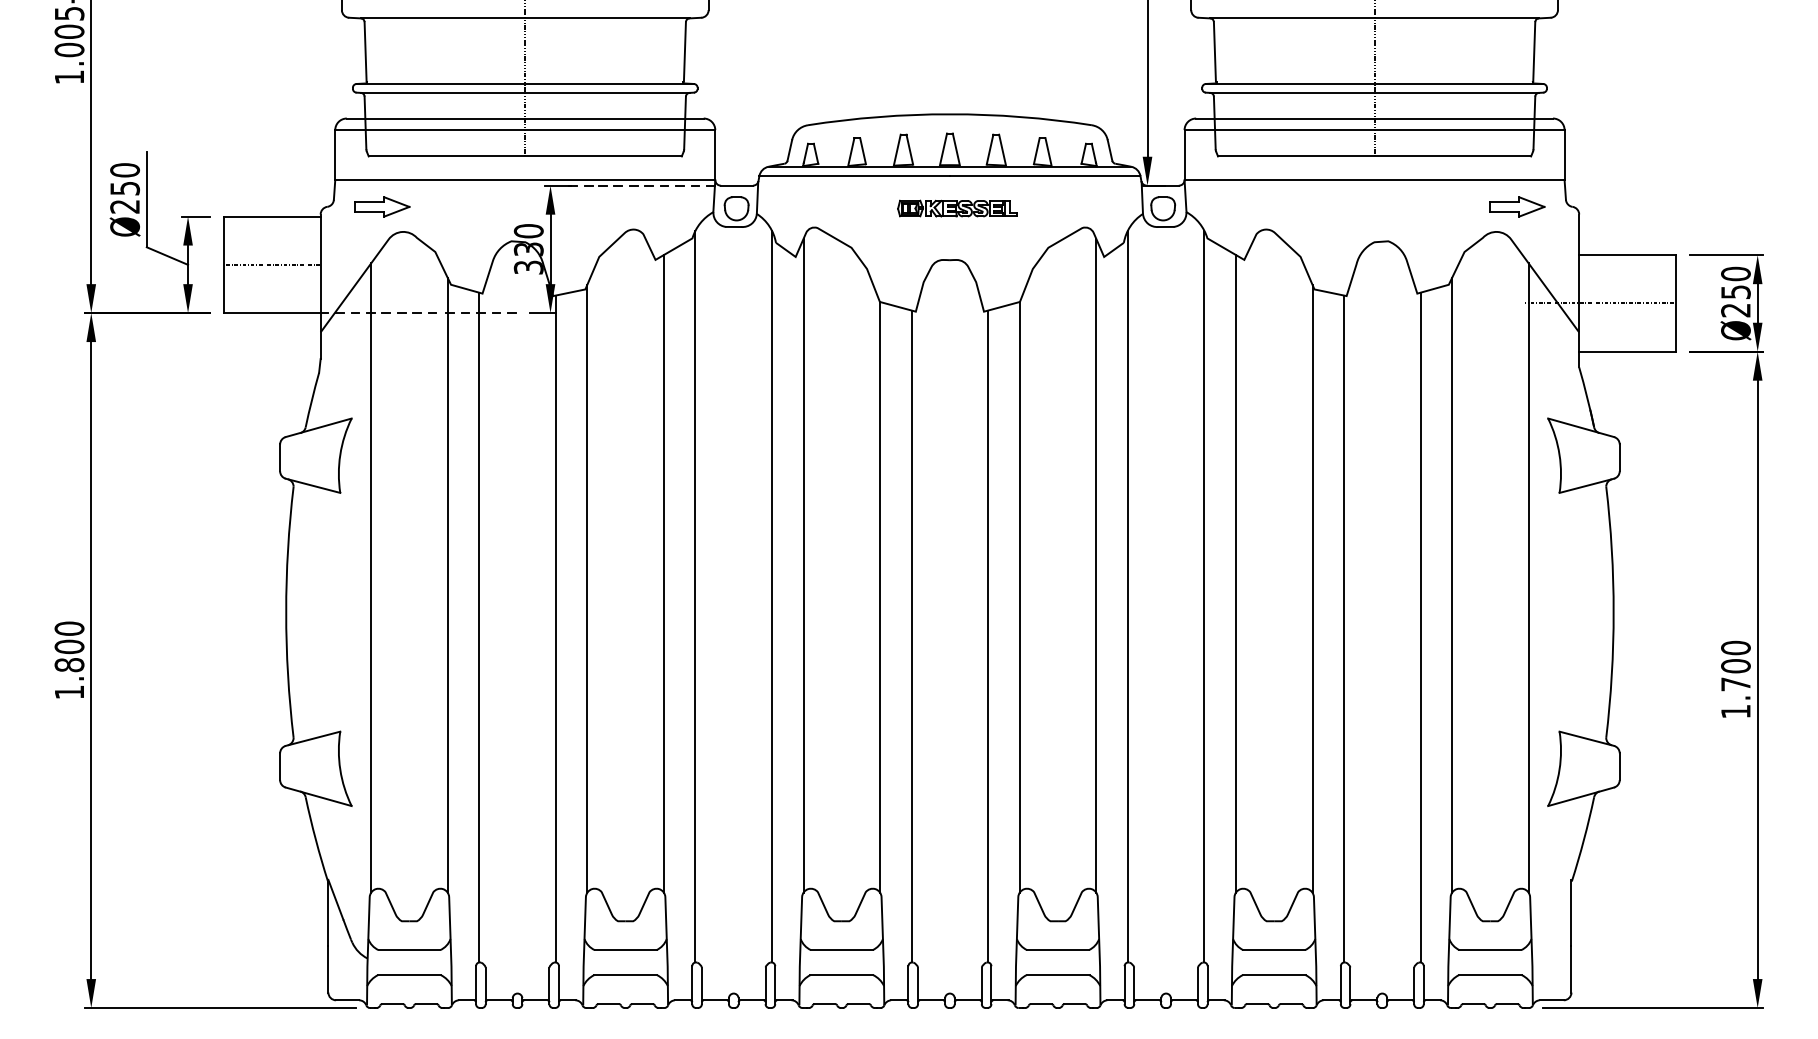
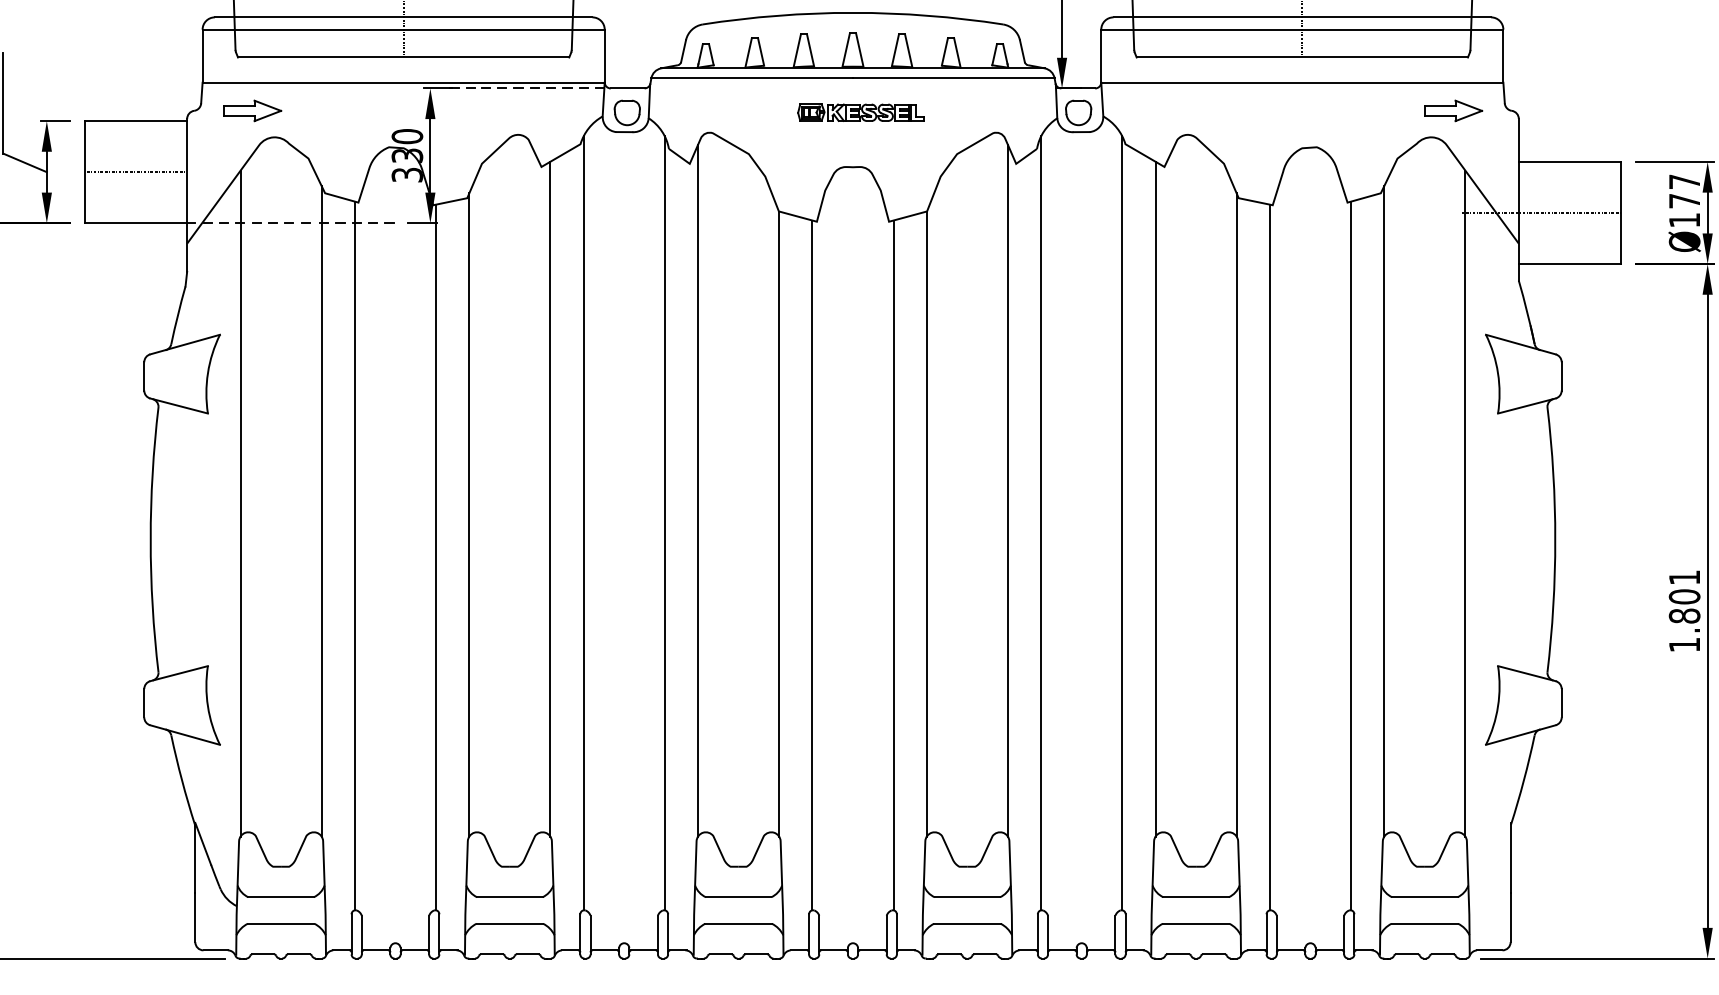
text: (1735, 291) -> (1684, 200), Ø250 -> Ø177
text: (1735, 665) -> (1684, 596), 1.700 -> 1.801

